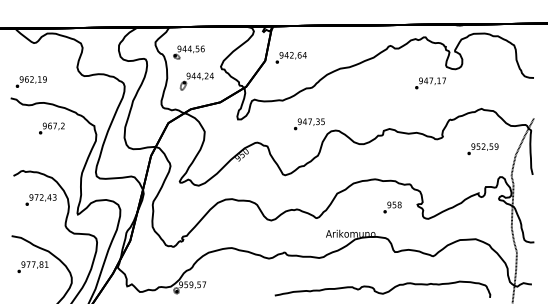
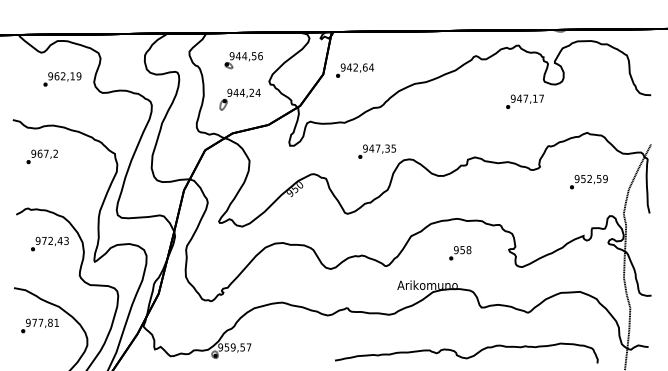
part: (188, 52) -> (243, 60), moved
text: (30, 81) -> (61, 78), moved
text: (51, 128) -> (41, 156), moved
text: (392, 207) -> (460, 253), moved

